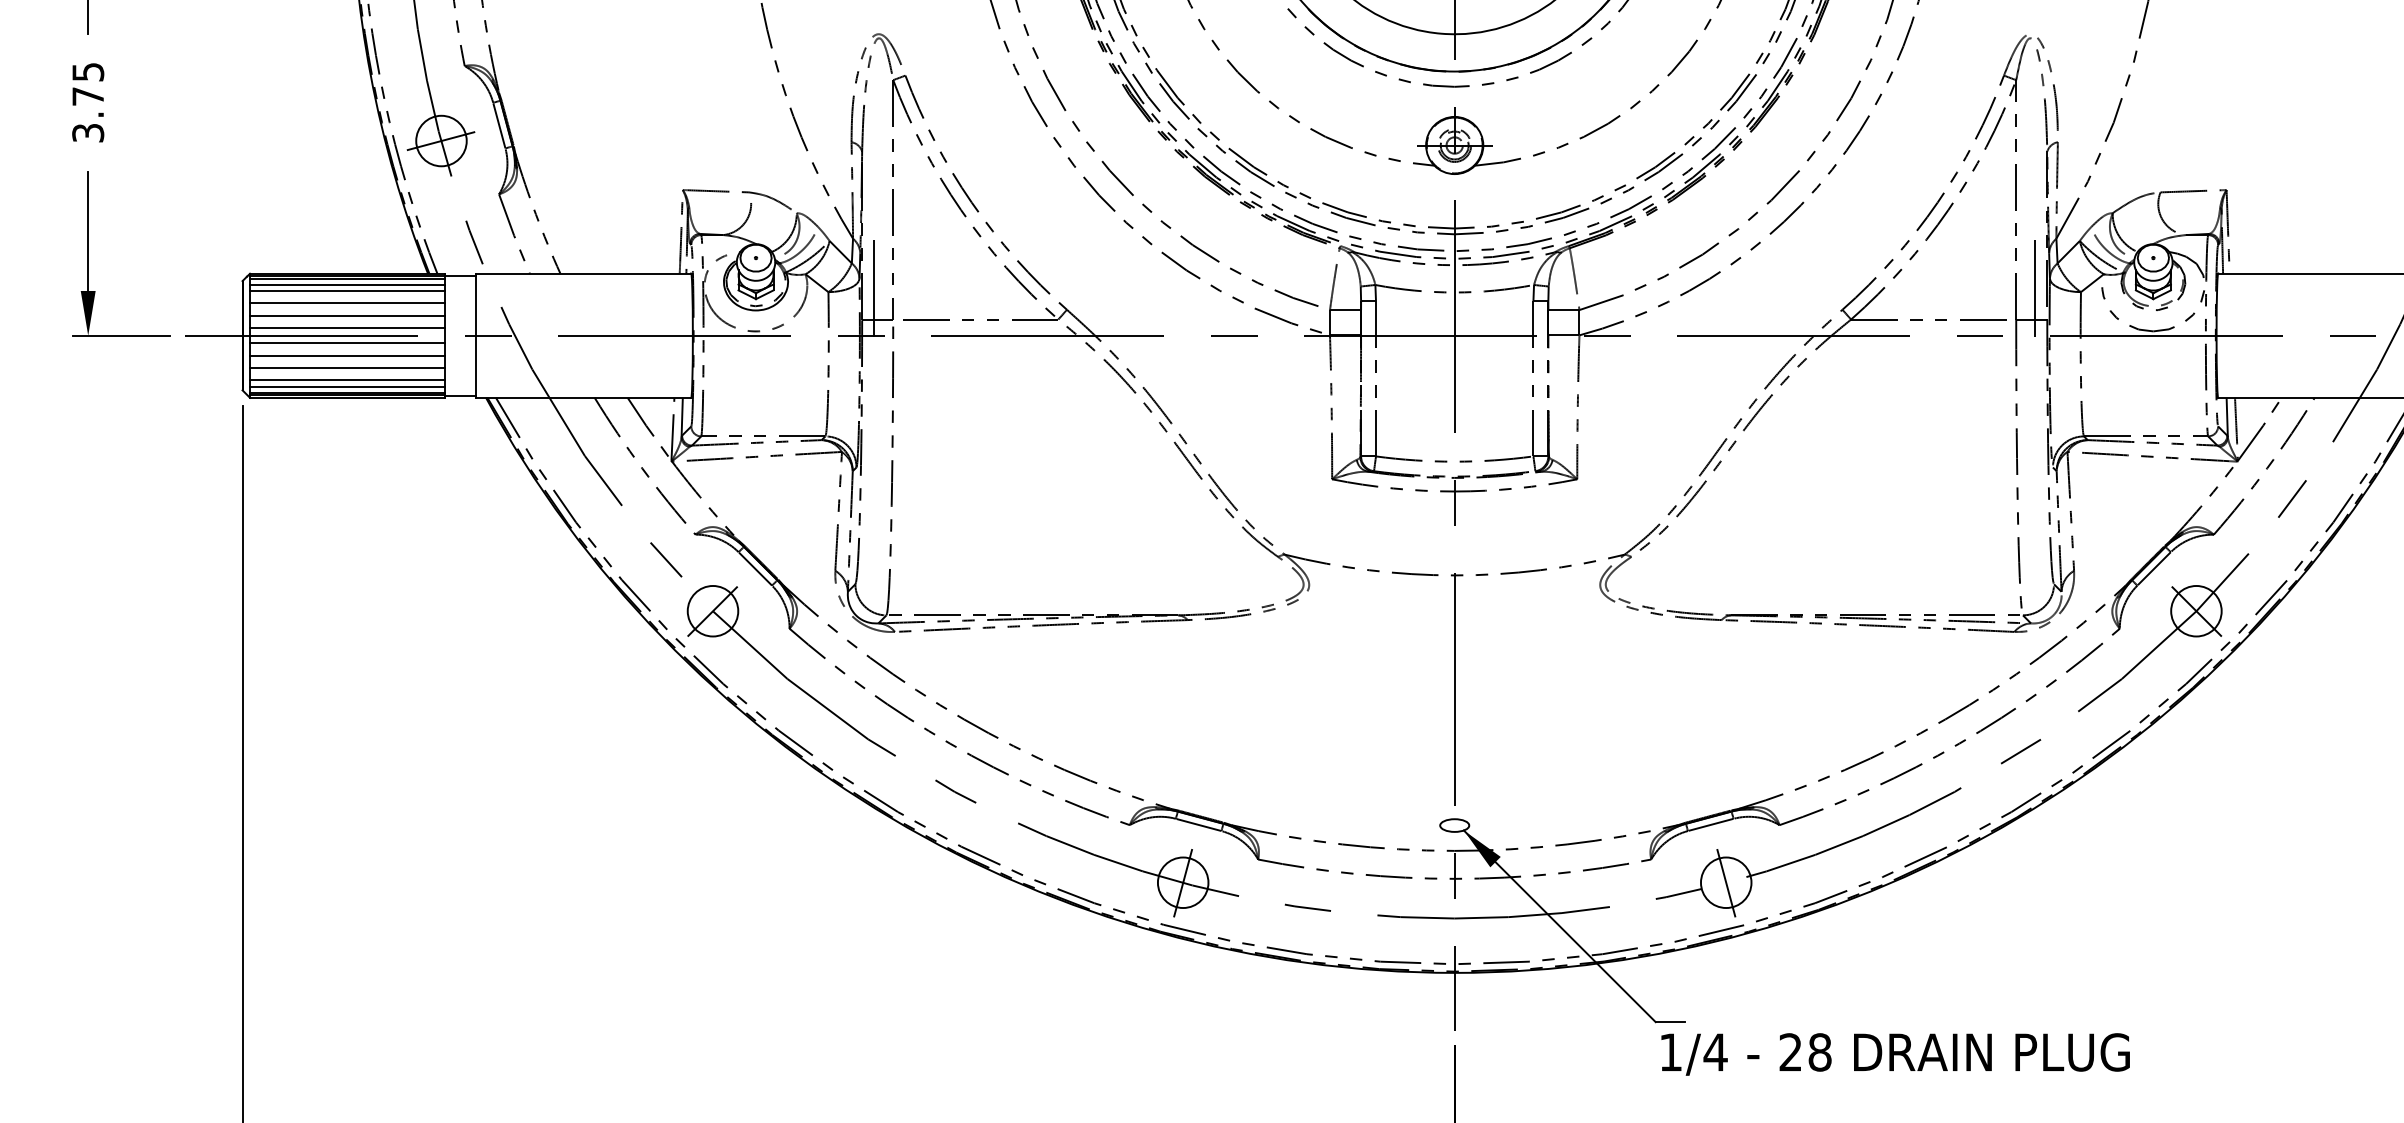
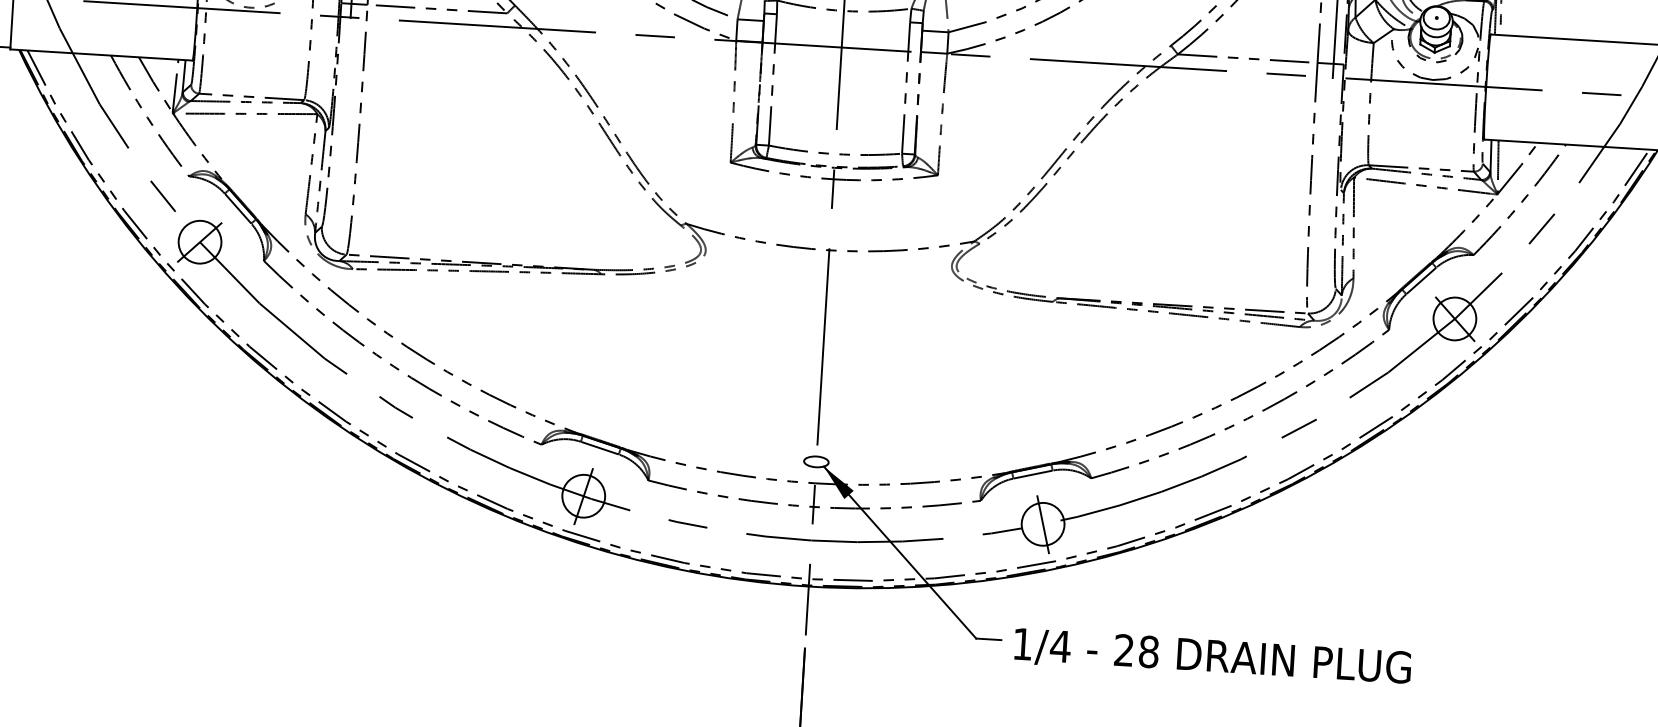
text: (1895, 1054) -> (1212, 657), moved

